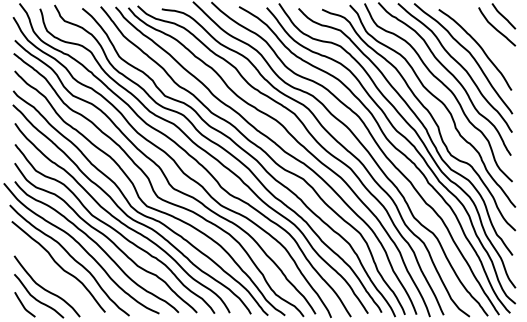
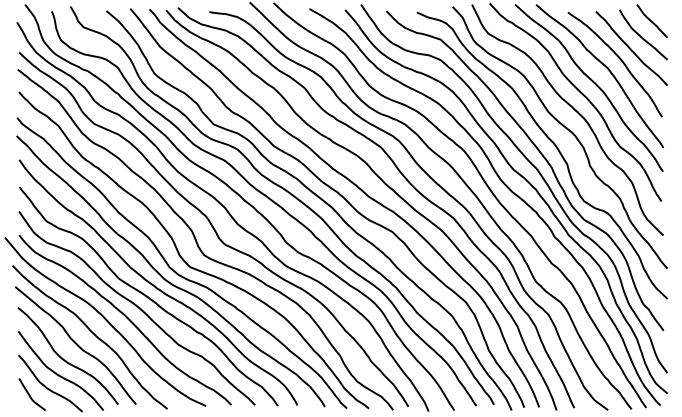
curve: (487, 37) -> (631, 48), added
curve: (49, 276) -> (63, 358), added

